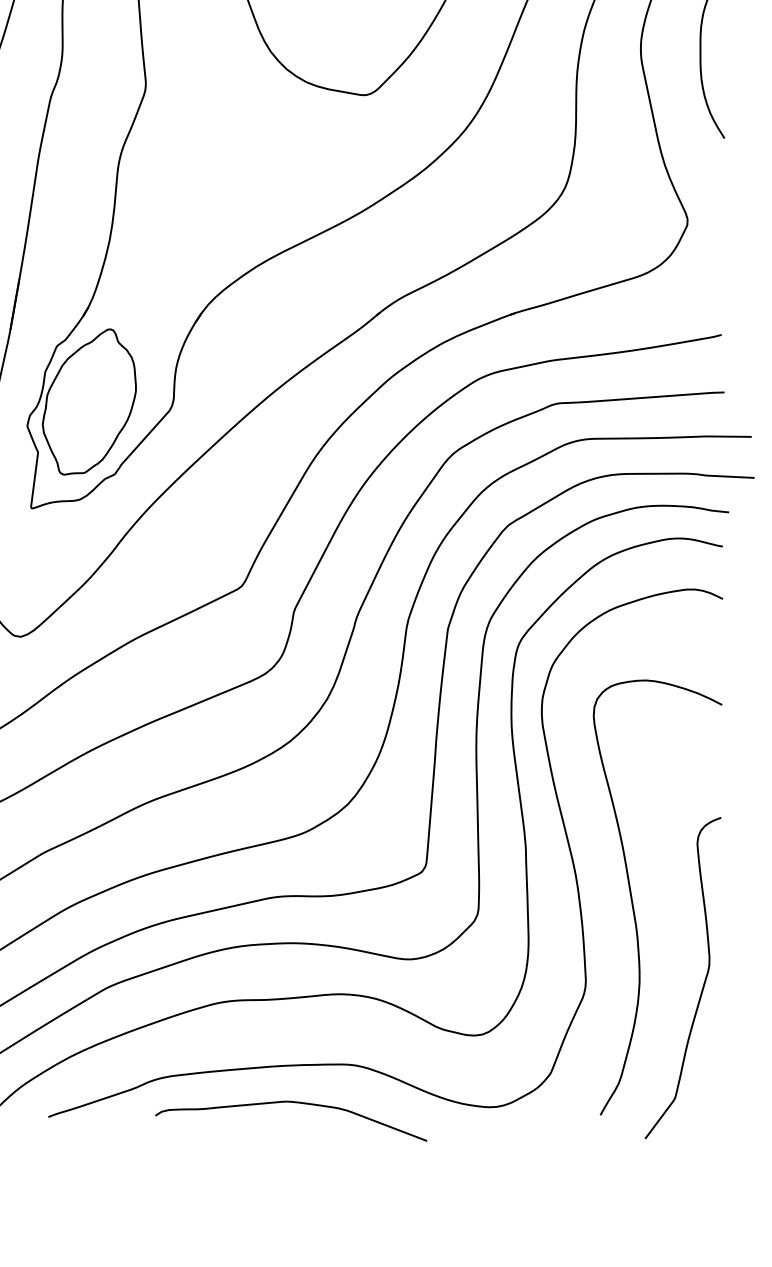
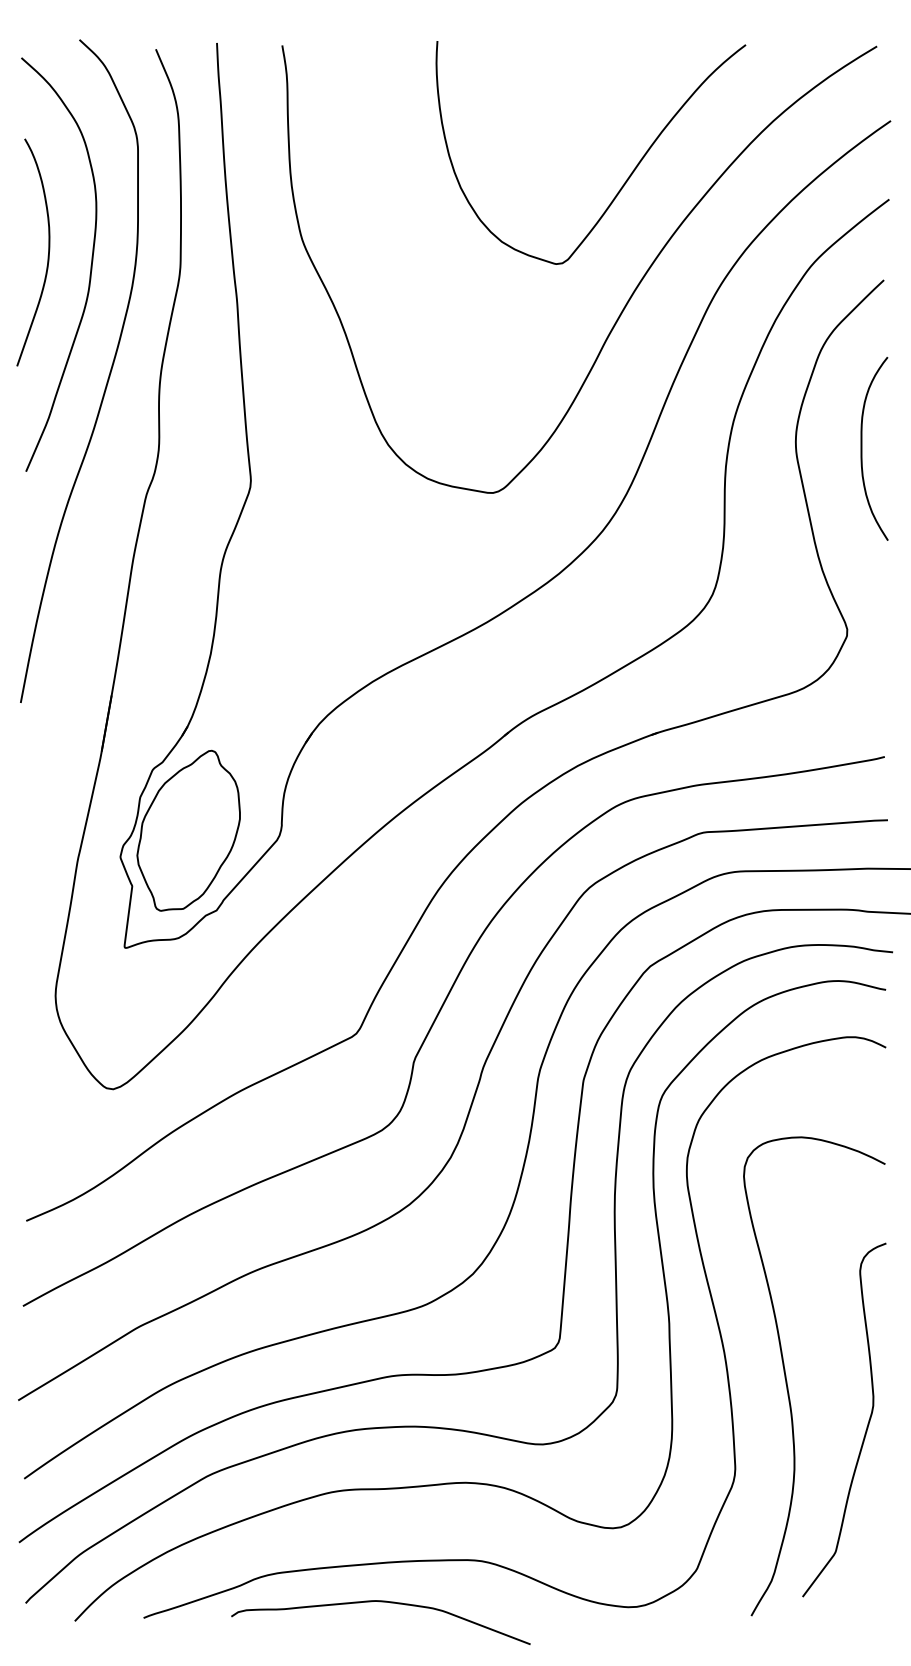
curve: (703, 983) -> (866, 1426), moved
curve: (290, 1102) -> (380, 1602), moved

